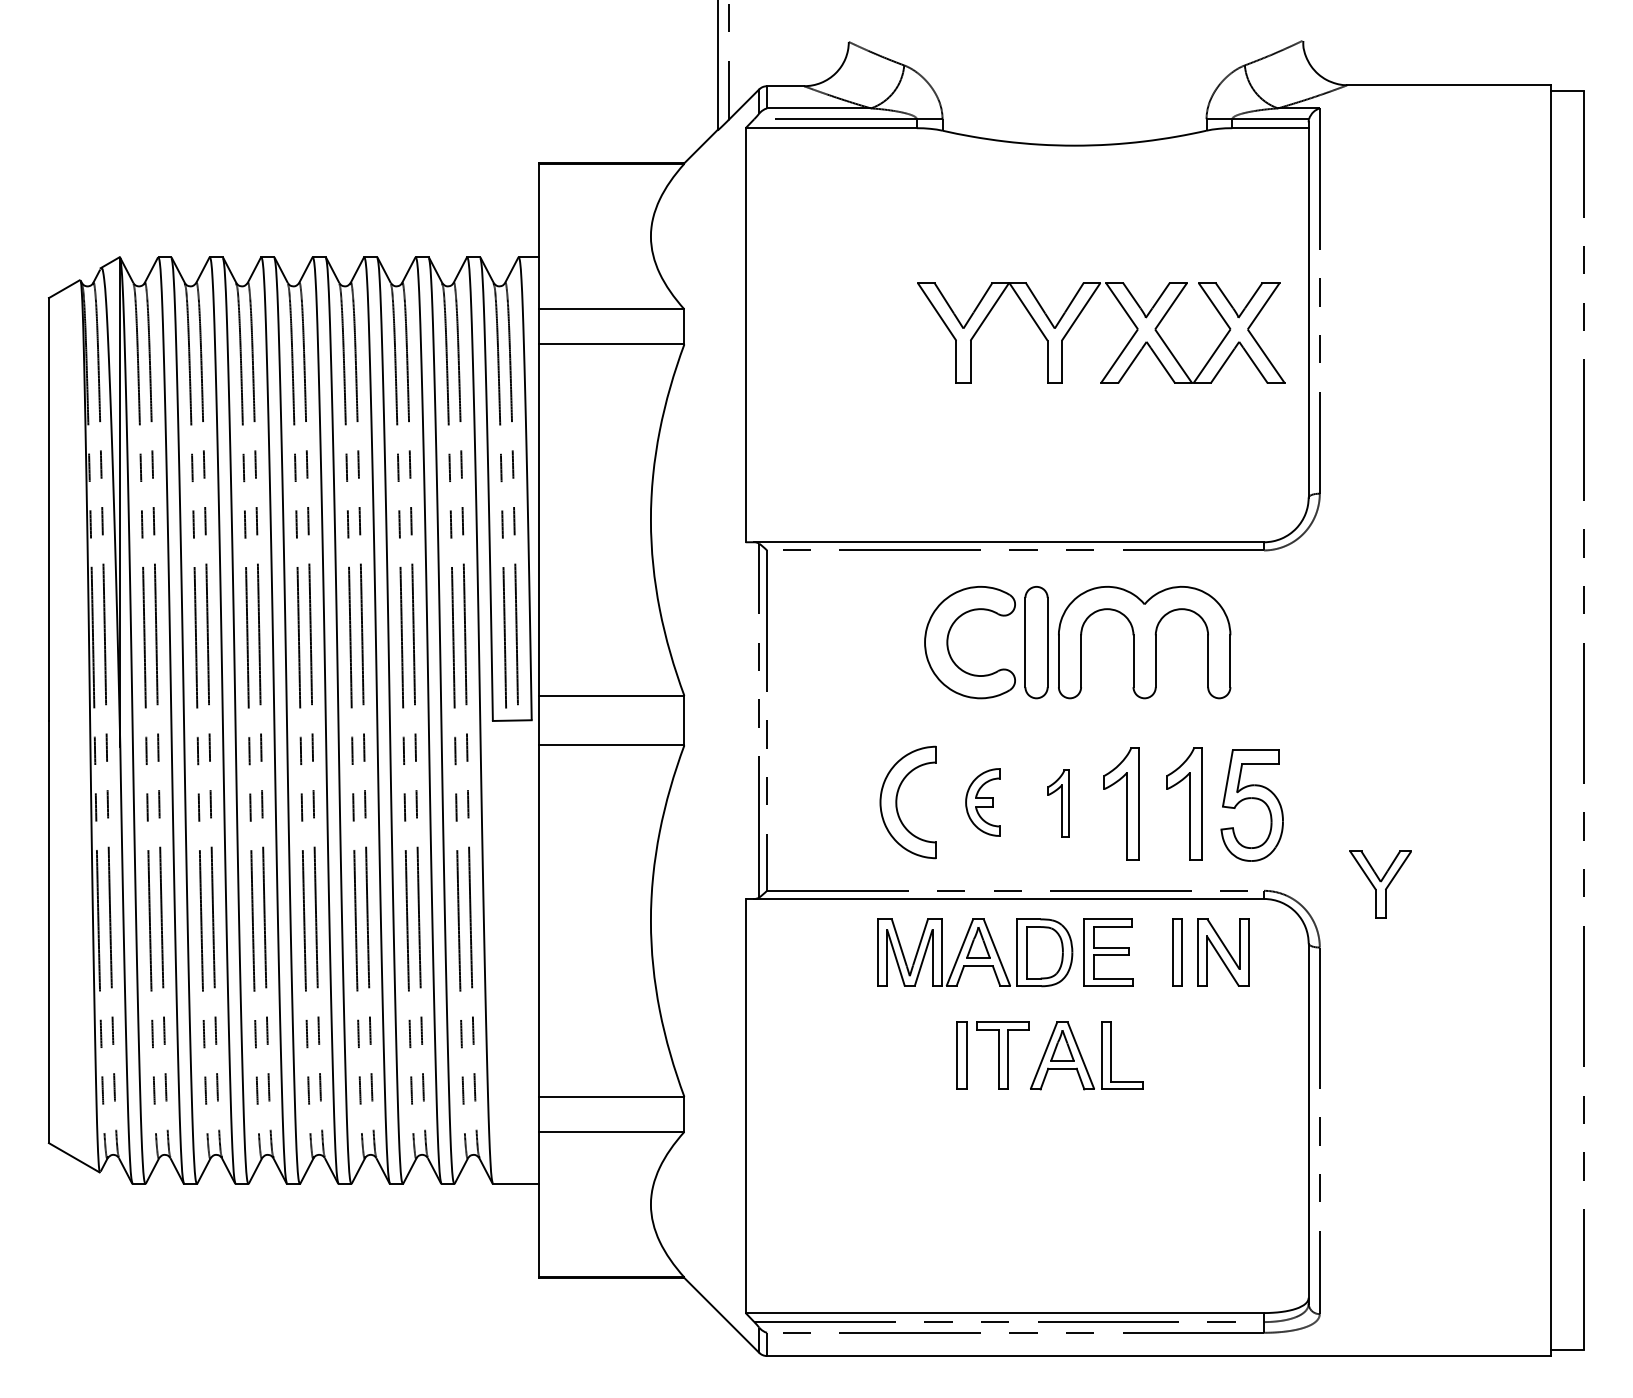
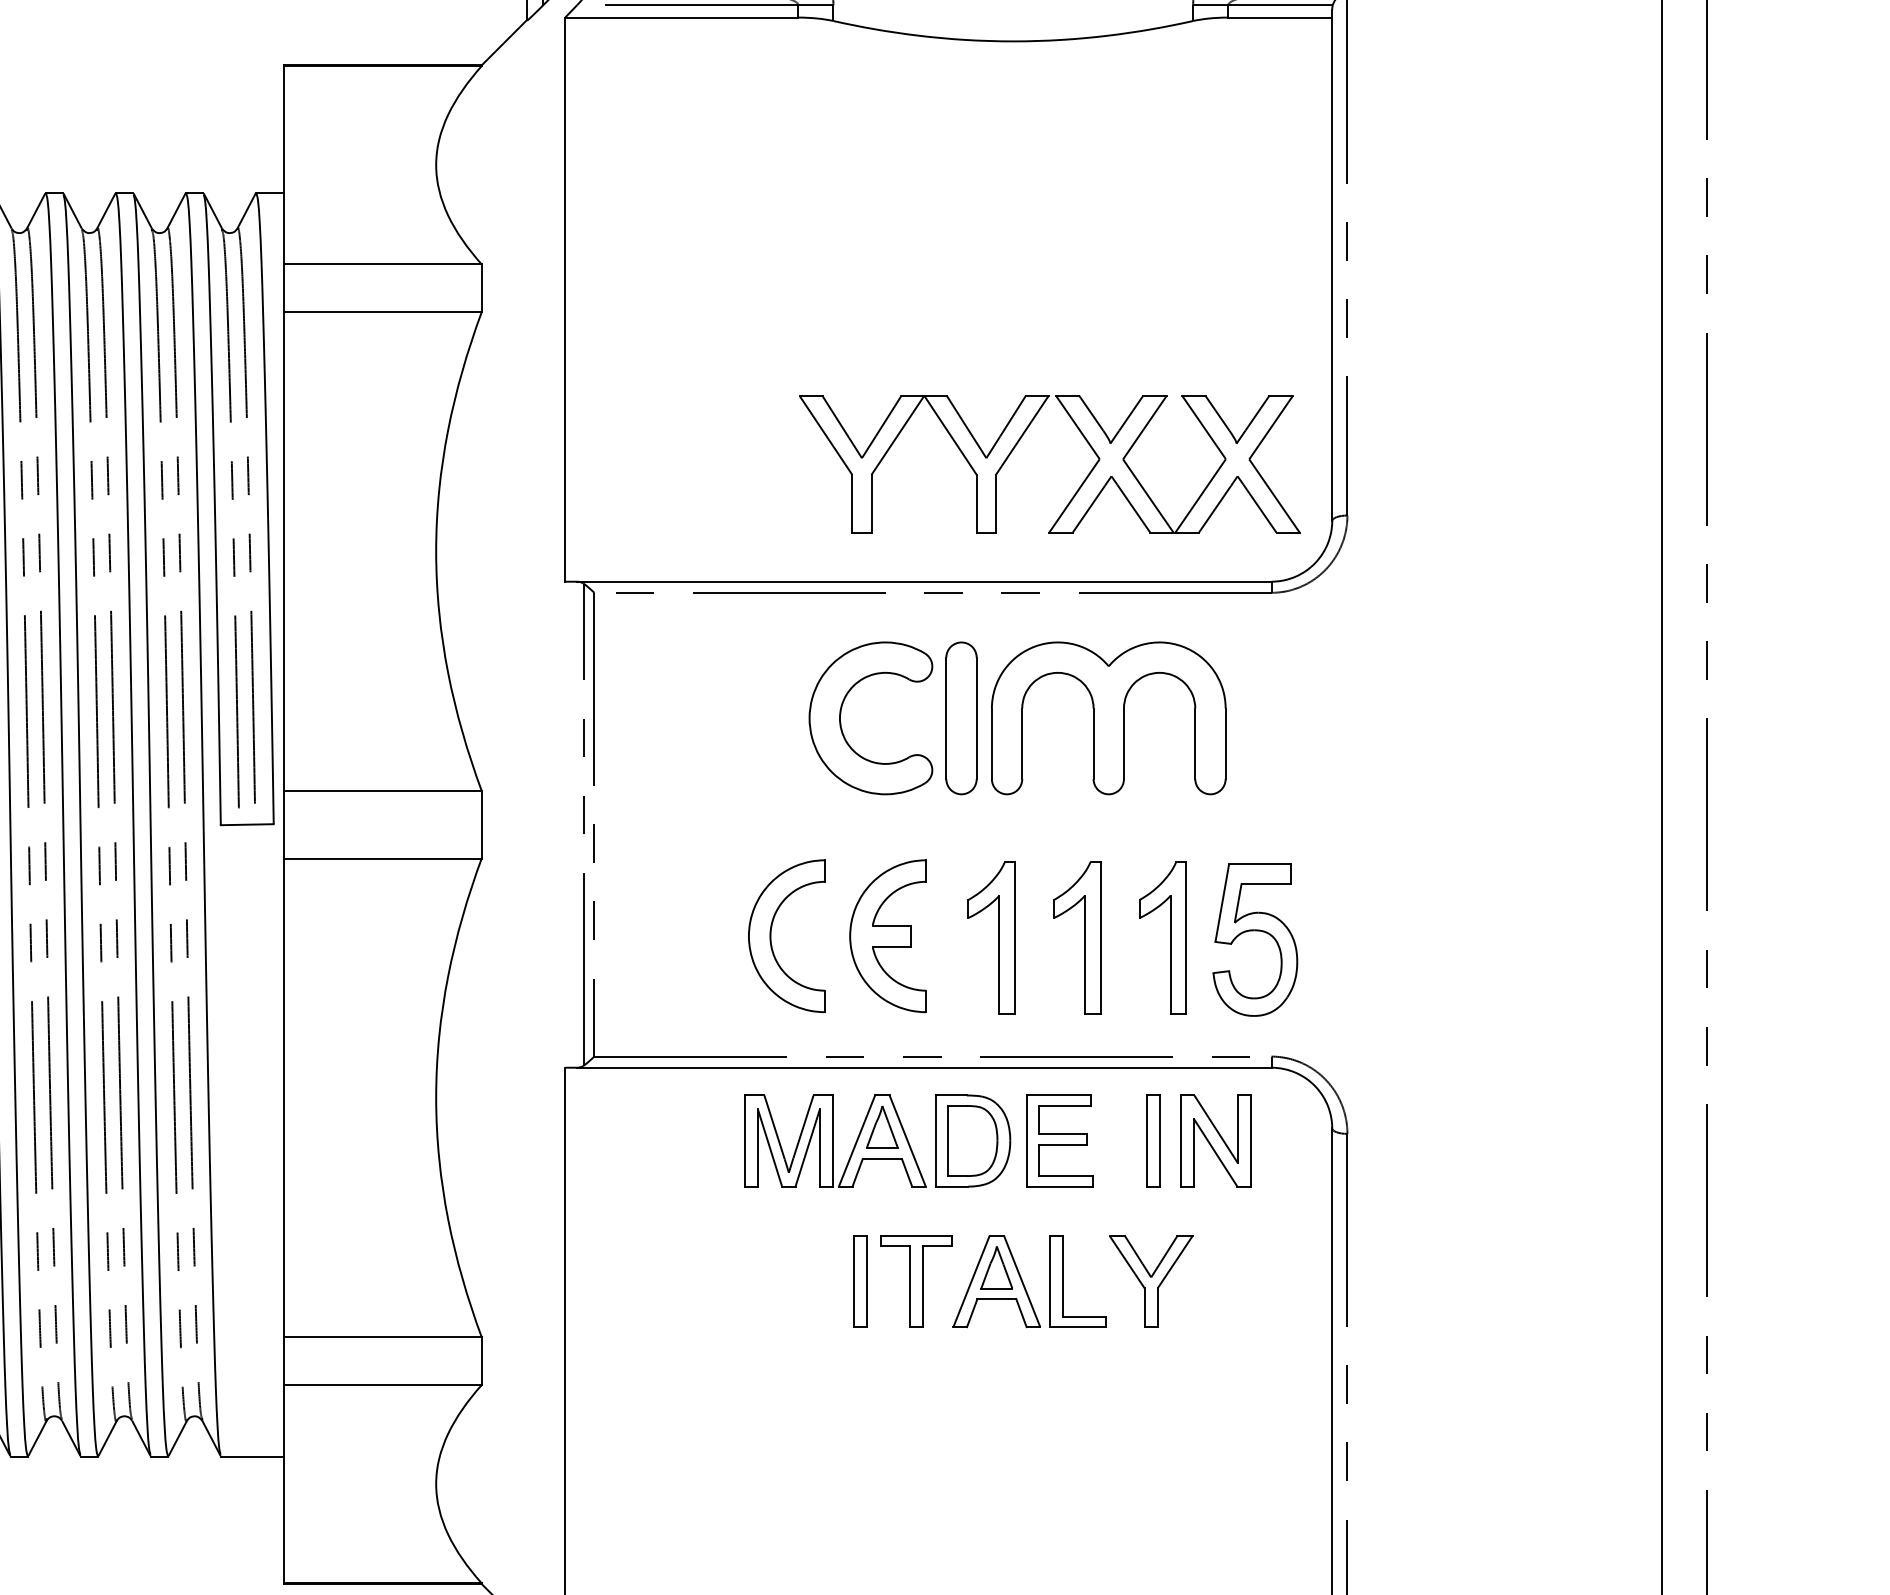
part: (1079, 316) -> (1020, 441), moved
part: (982, 802) -> (887, 936), size x1.67
part: (1058, 803) -> (991, 937), size x1.67
part: (1380, 884) -> (1150, 1280), moved

